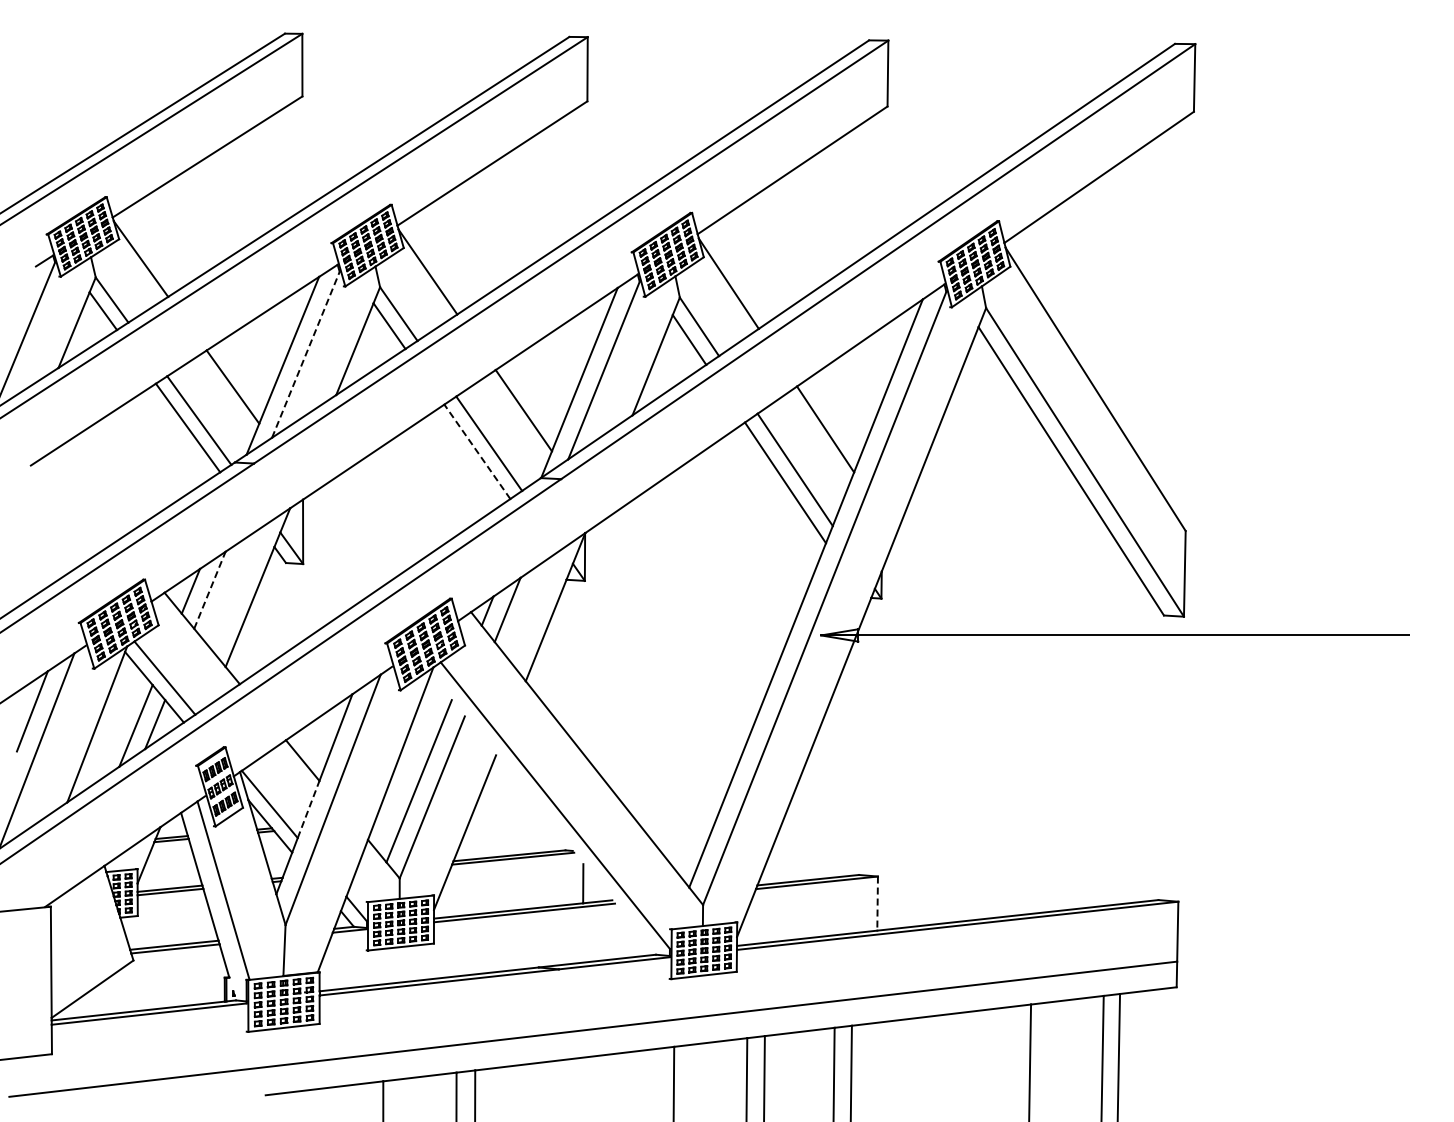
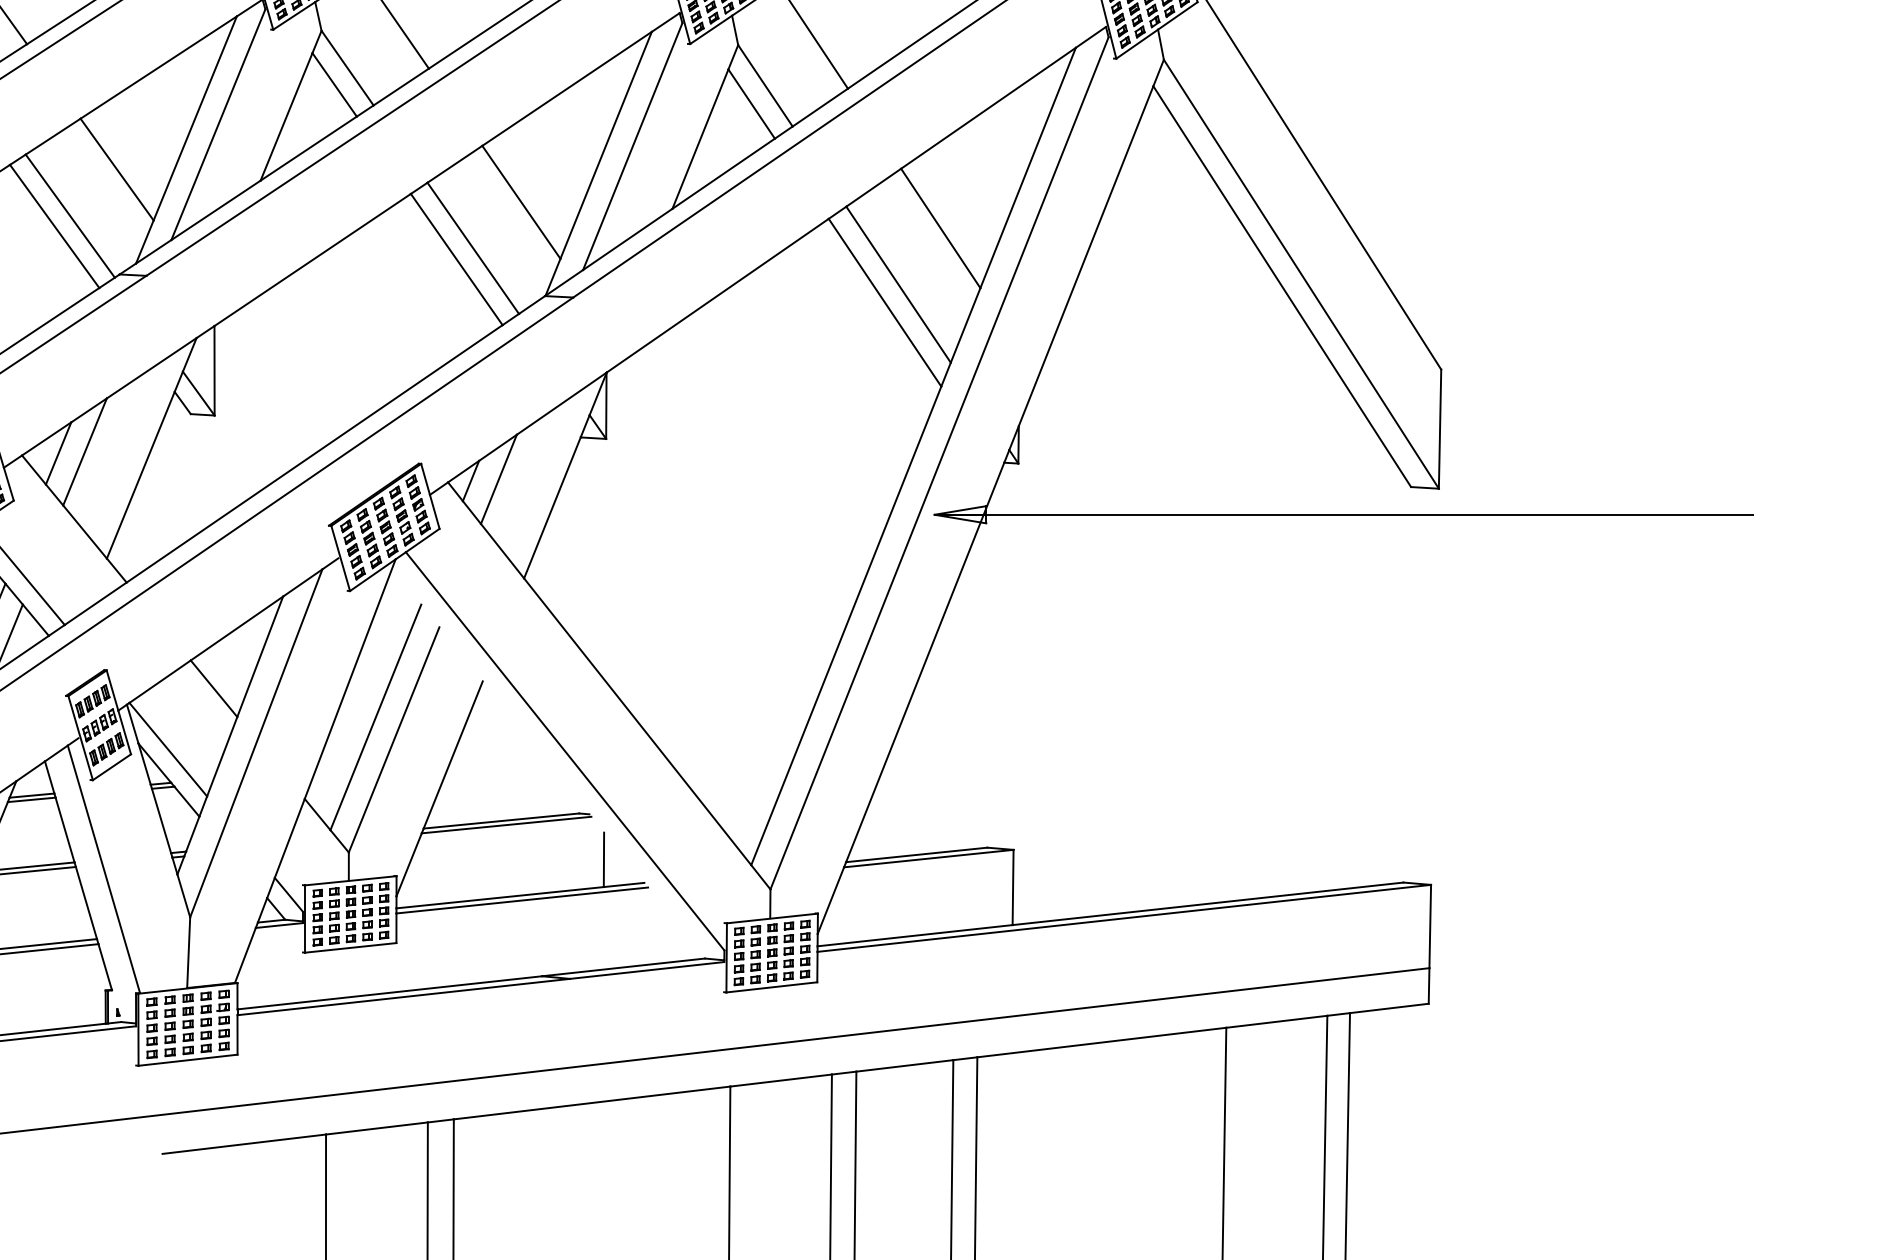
line: (305, 354) -> (217, 124), dashed -> solid
line: (477, 451) -> (456, 259), dashed -> solid
line: (209, 590) -> (84, 452), dashed -> solid
line: (308, 809) -> (222, 756), dashed -> solid
line: (877, 904) -> (1012, 888), dashed -> solid

